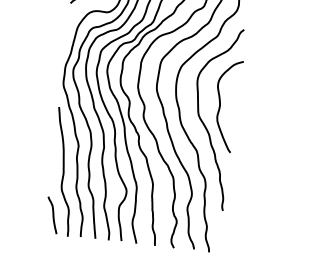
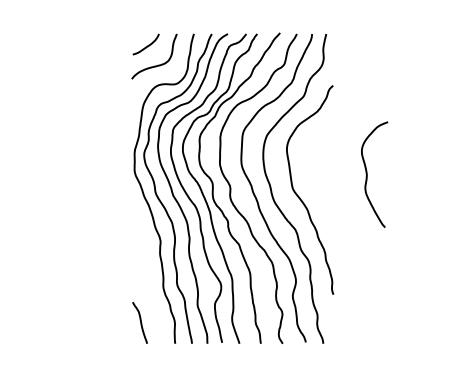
curve: (220, 105) -> (367, 174), moved
curve: (63, 171) -> (146, 271), removed

